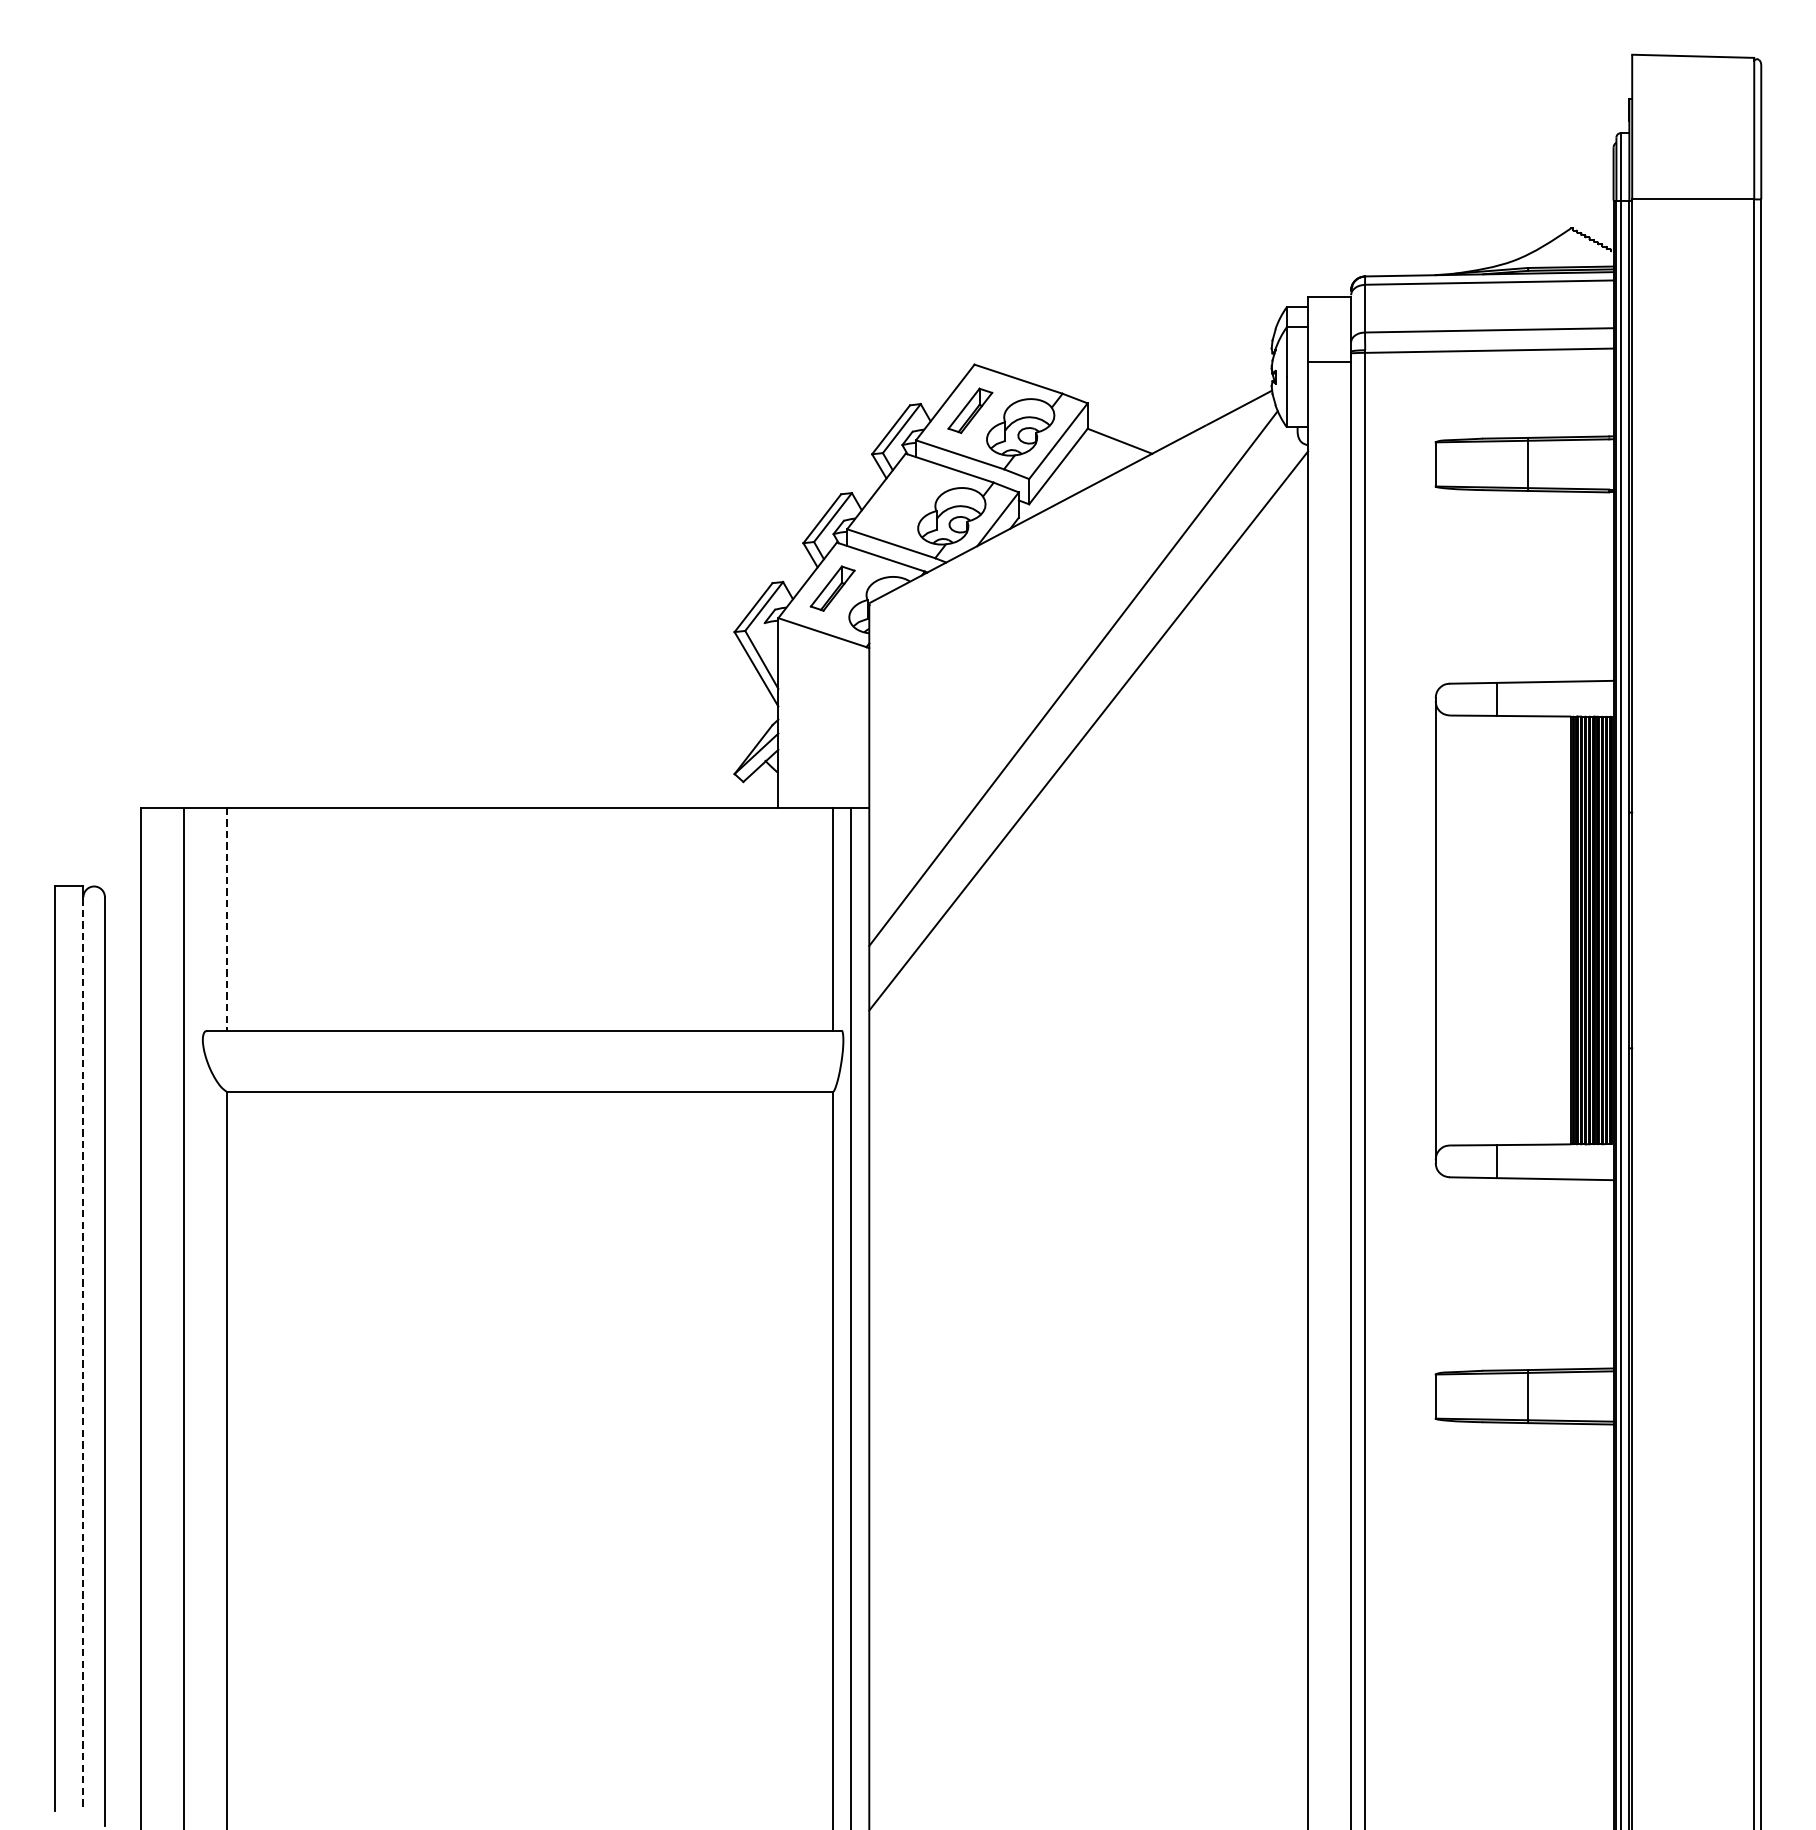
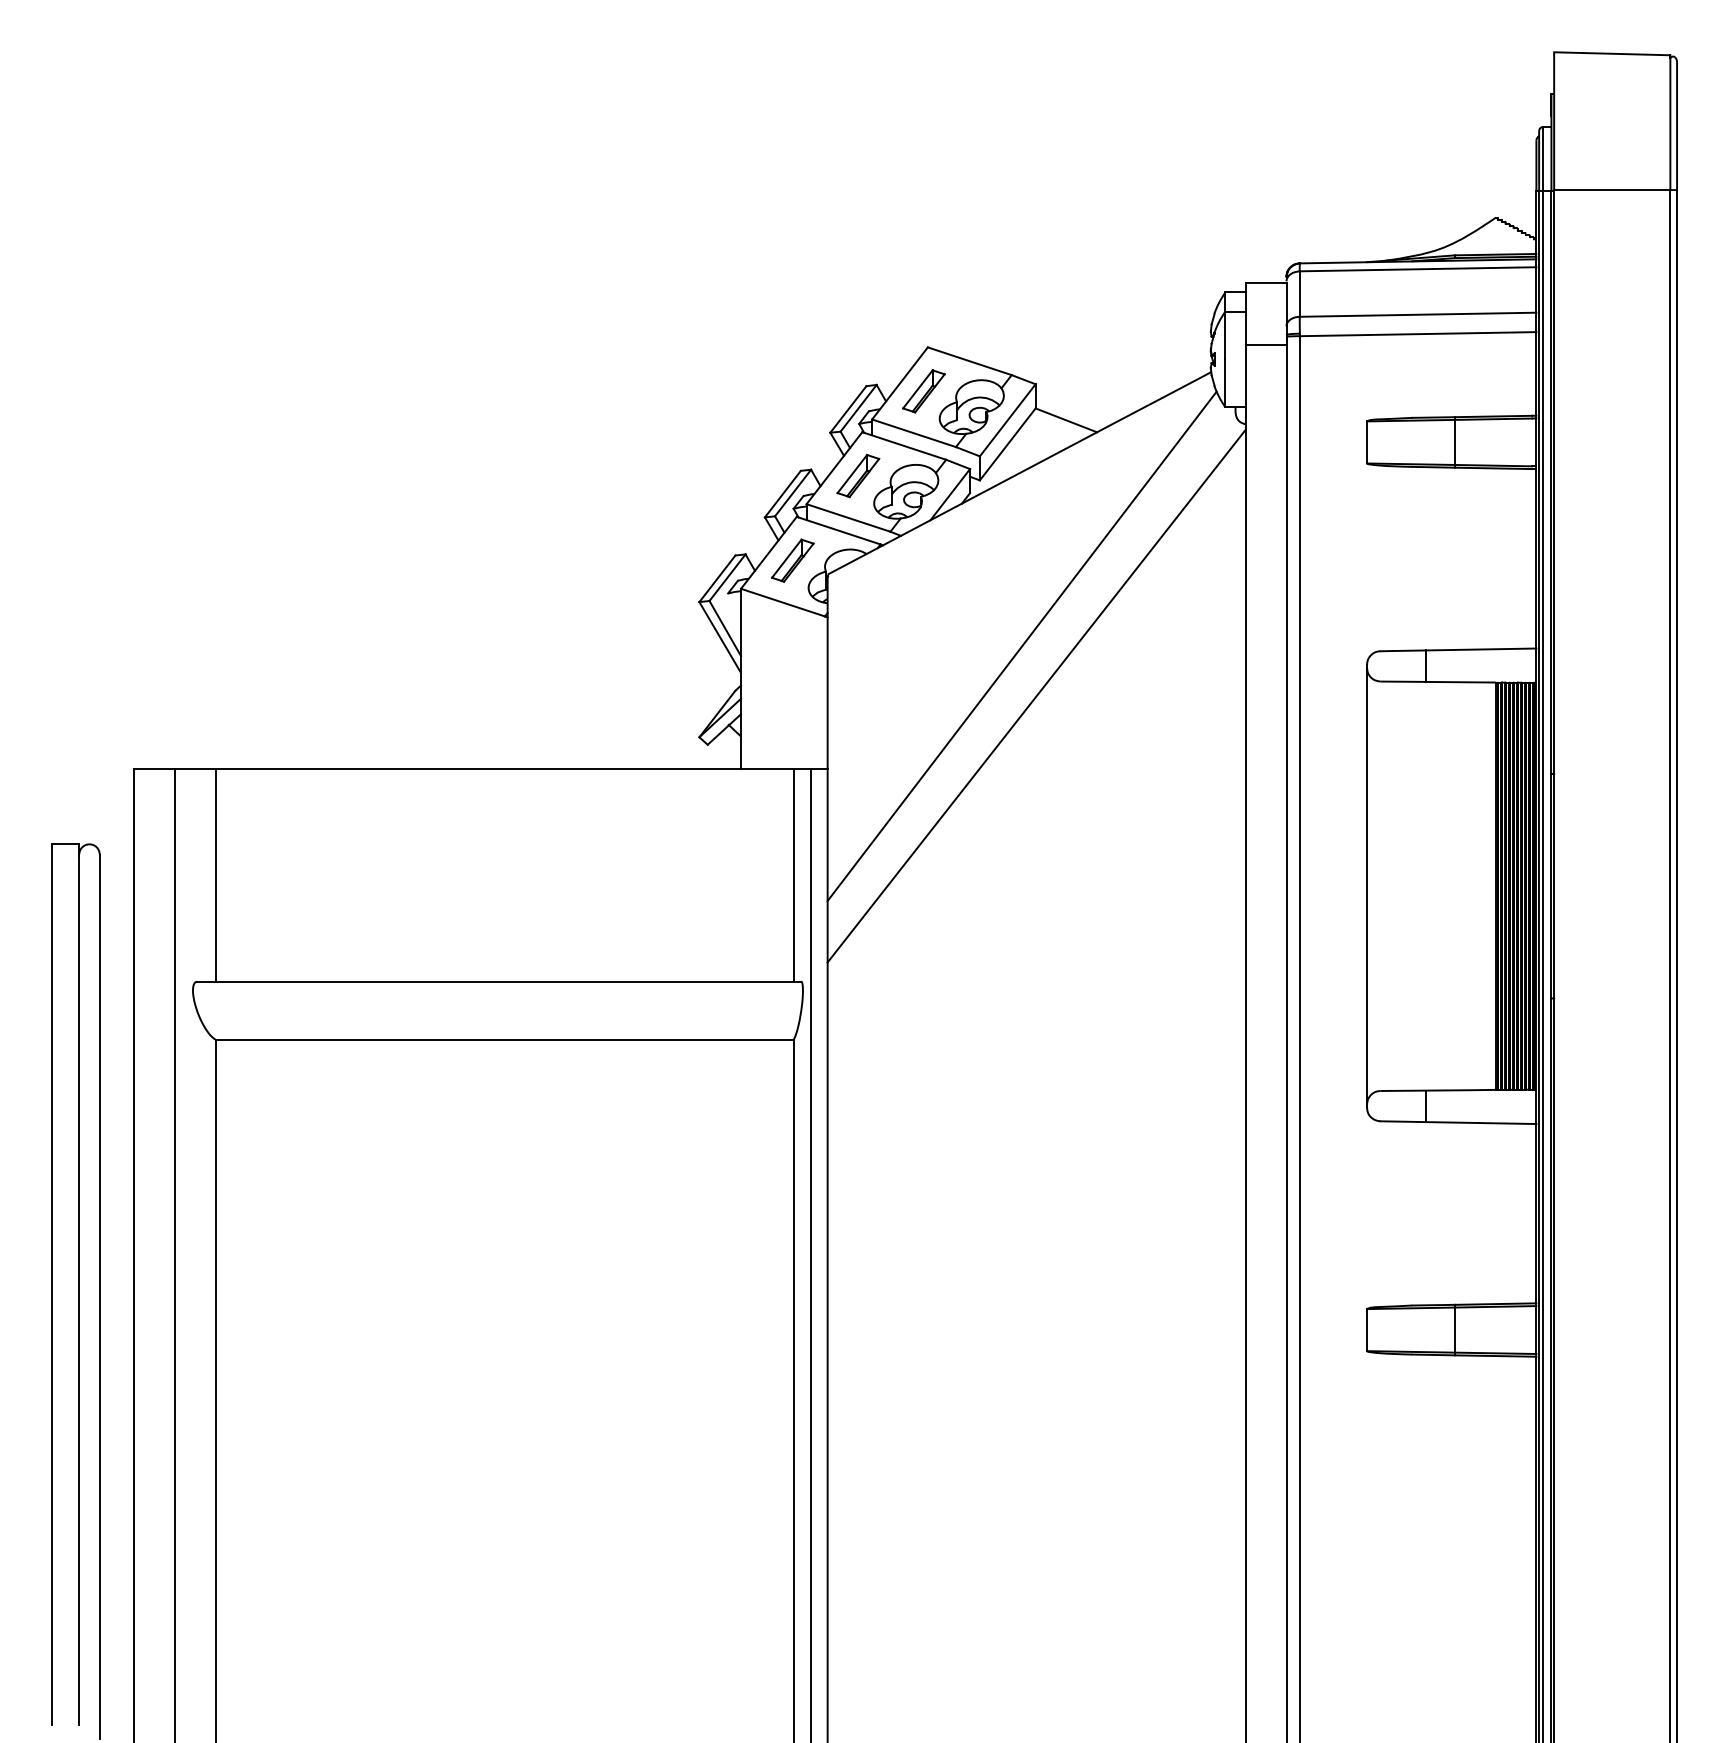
part: (901, 499) -> (858, 475), added
line: (226, 920) -> (215, 876), dashed -> solid
line: (83, 1354) -> (79, 1290), dashed -> solid

